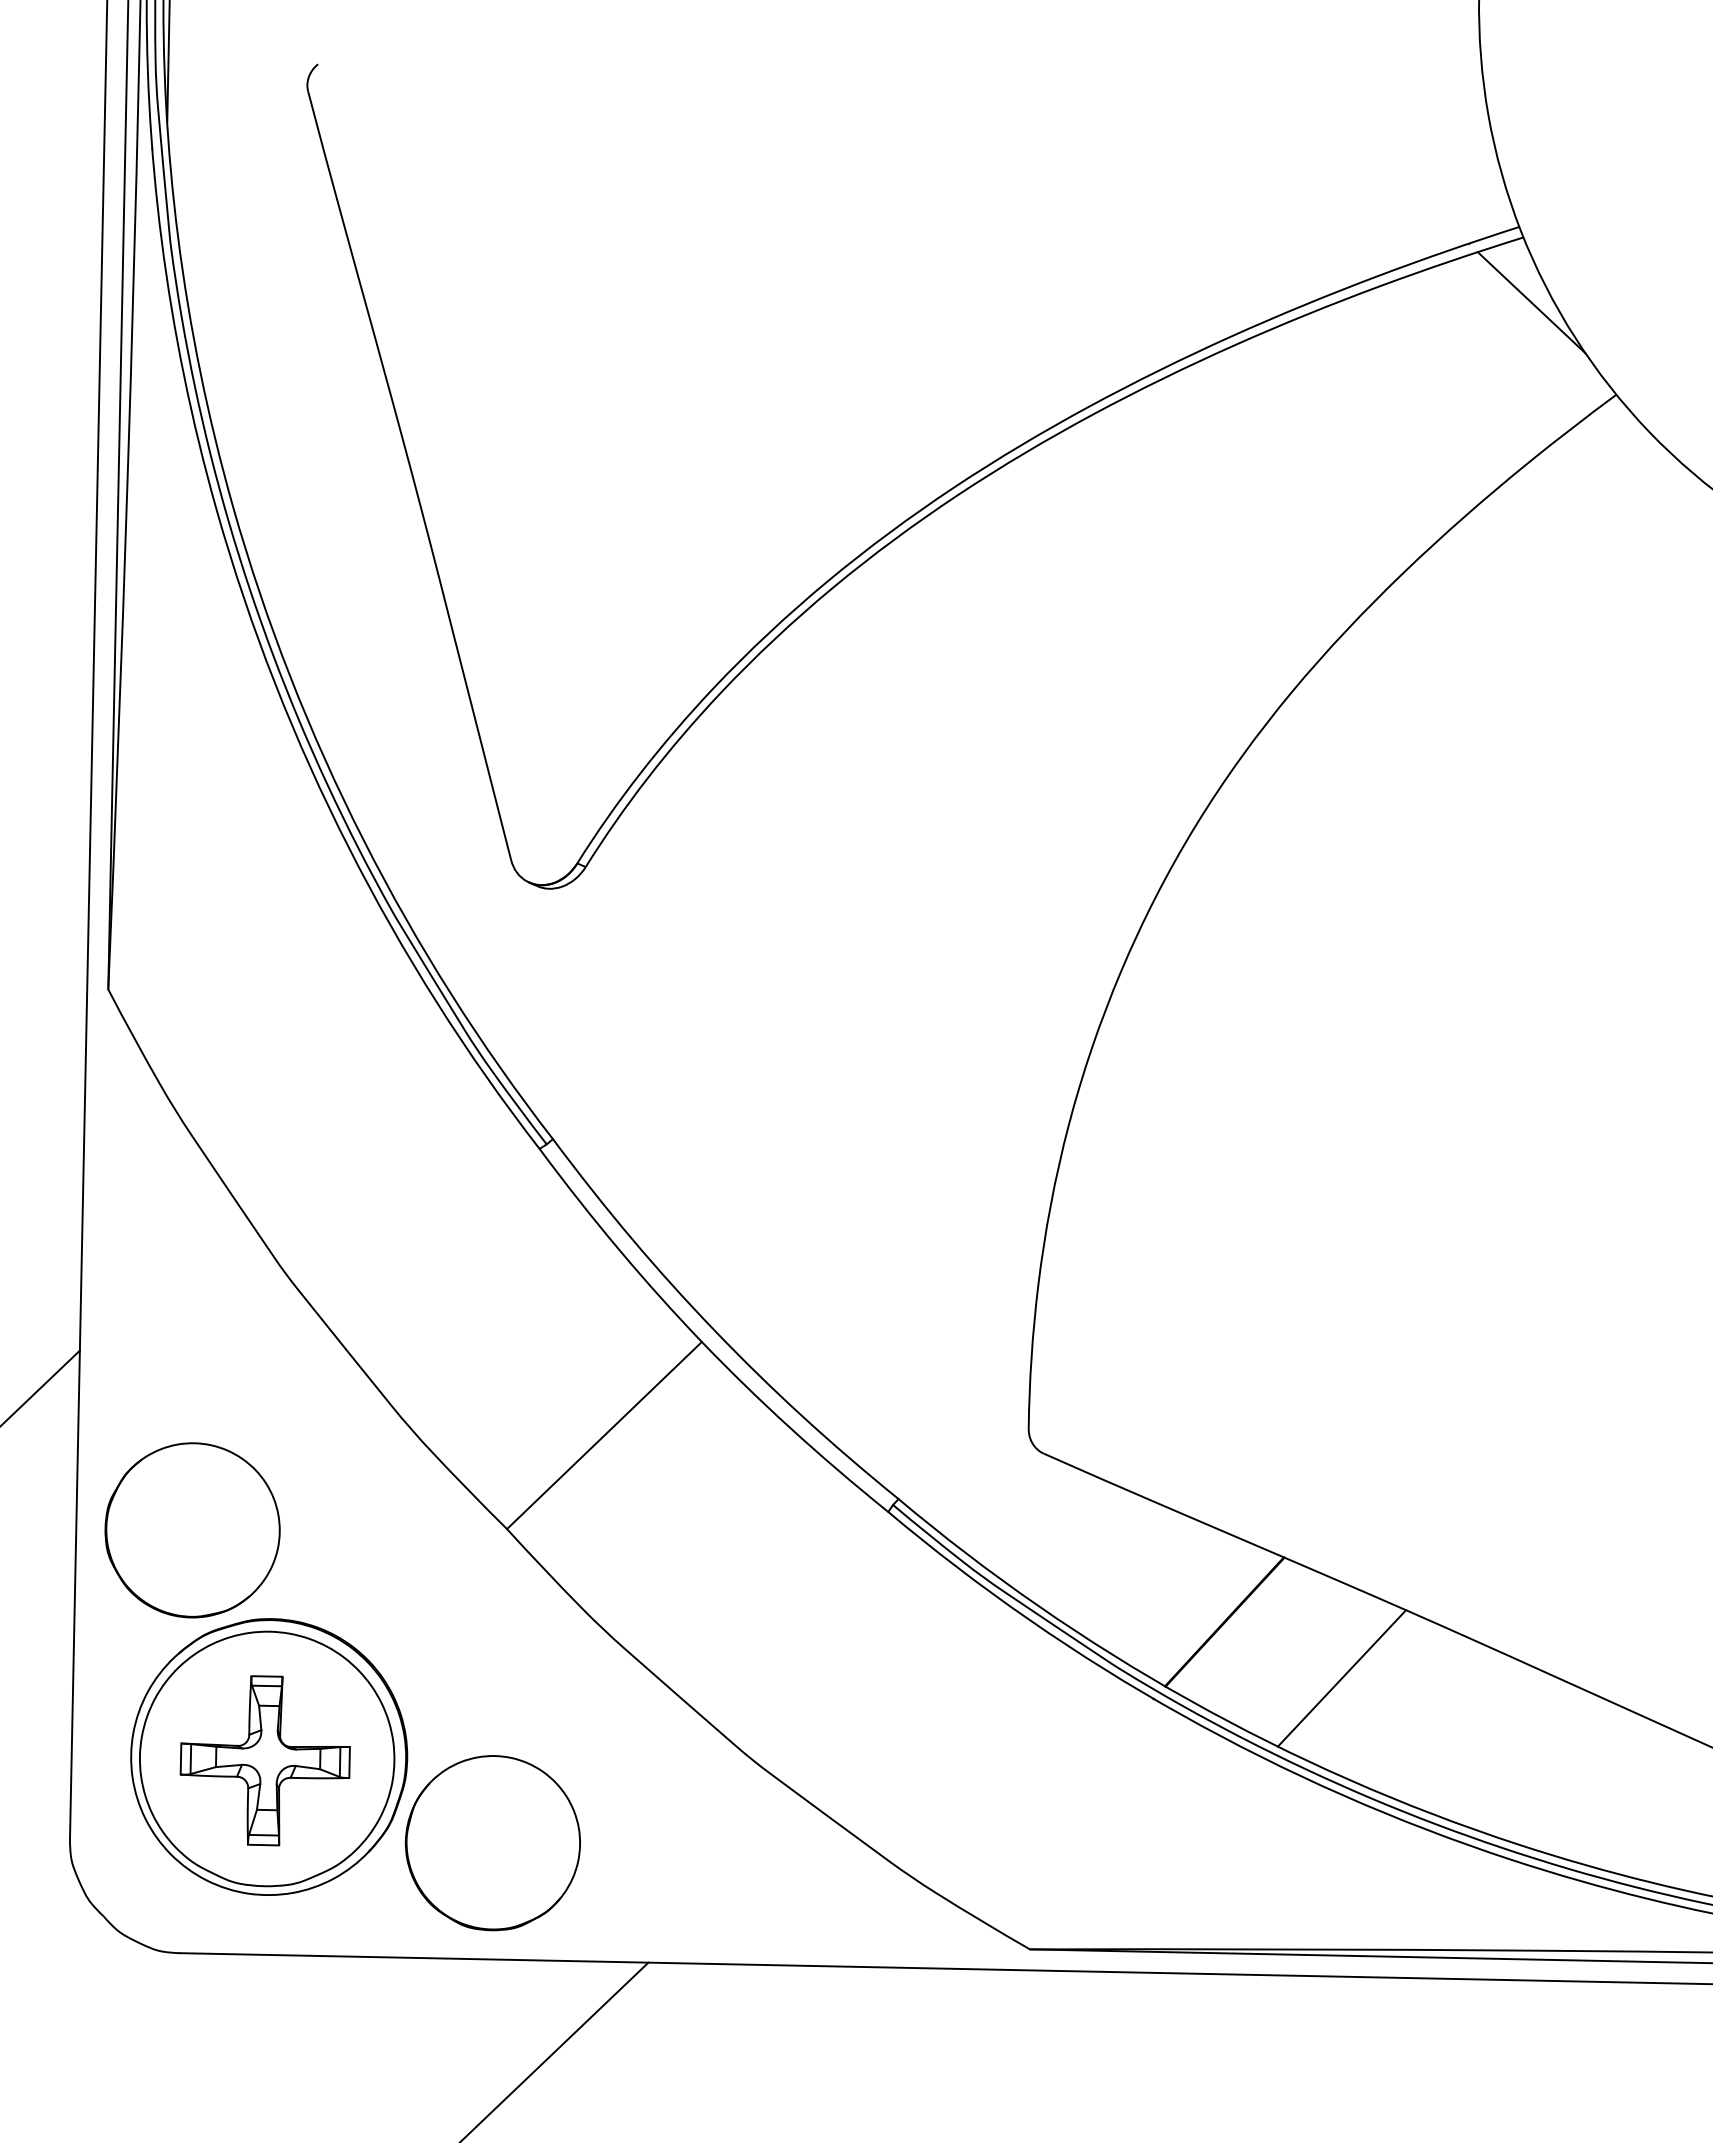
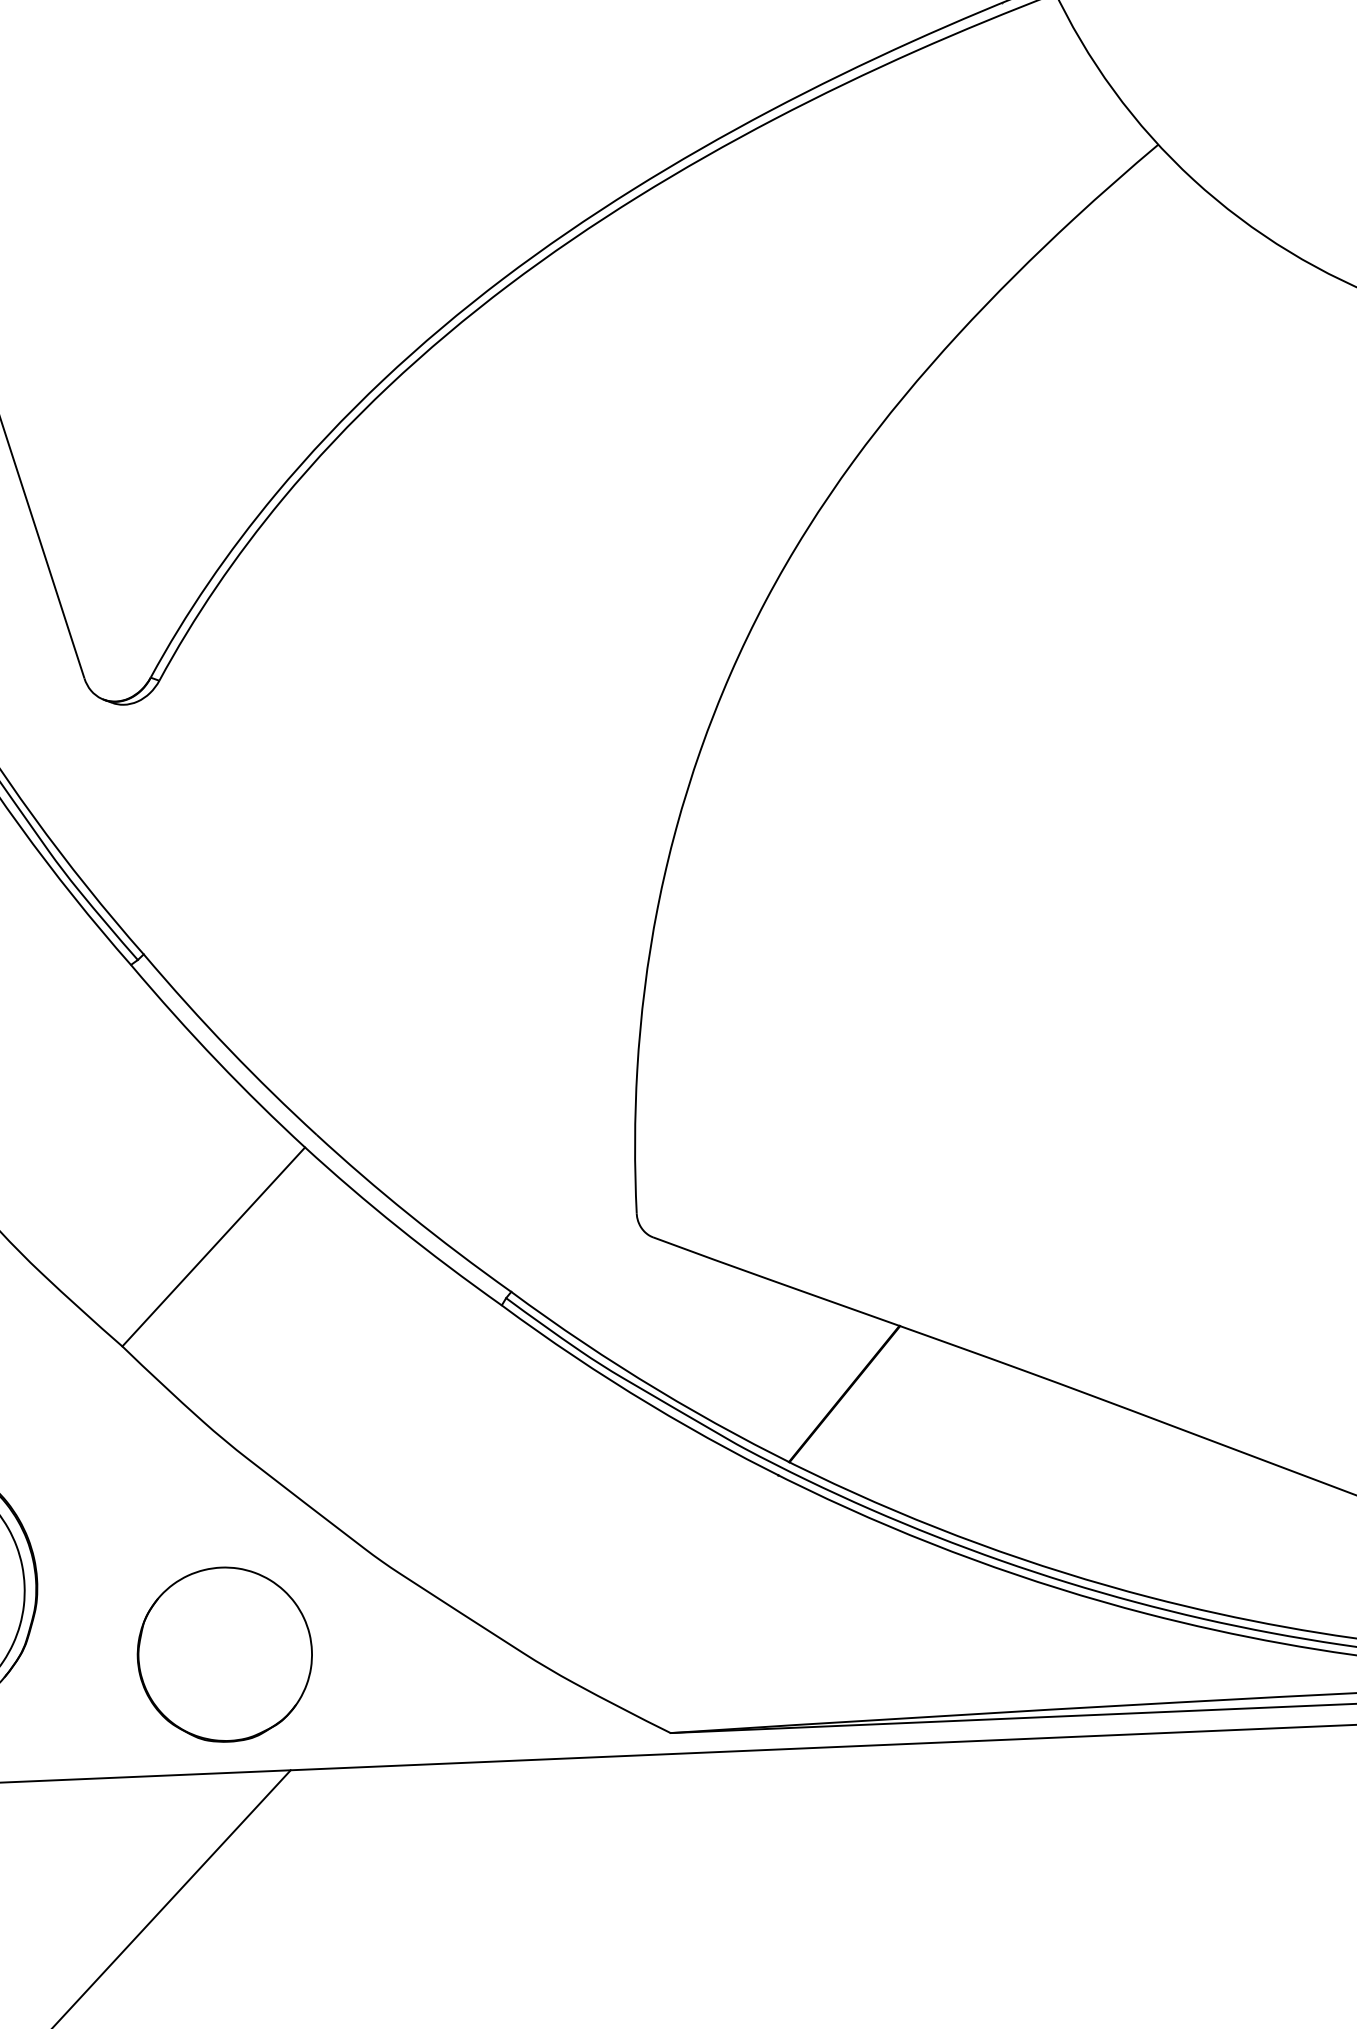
line: (1531, 302) -> (1067, 57), removed
line: (1341, 1678) -> (964, 1443), removed
part: (492, 1843) -> (224, 1655), moved

